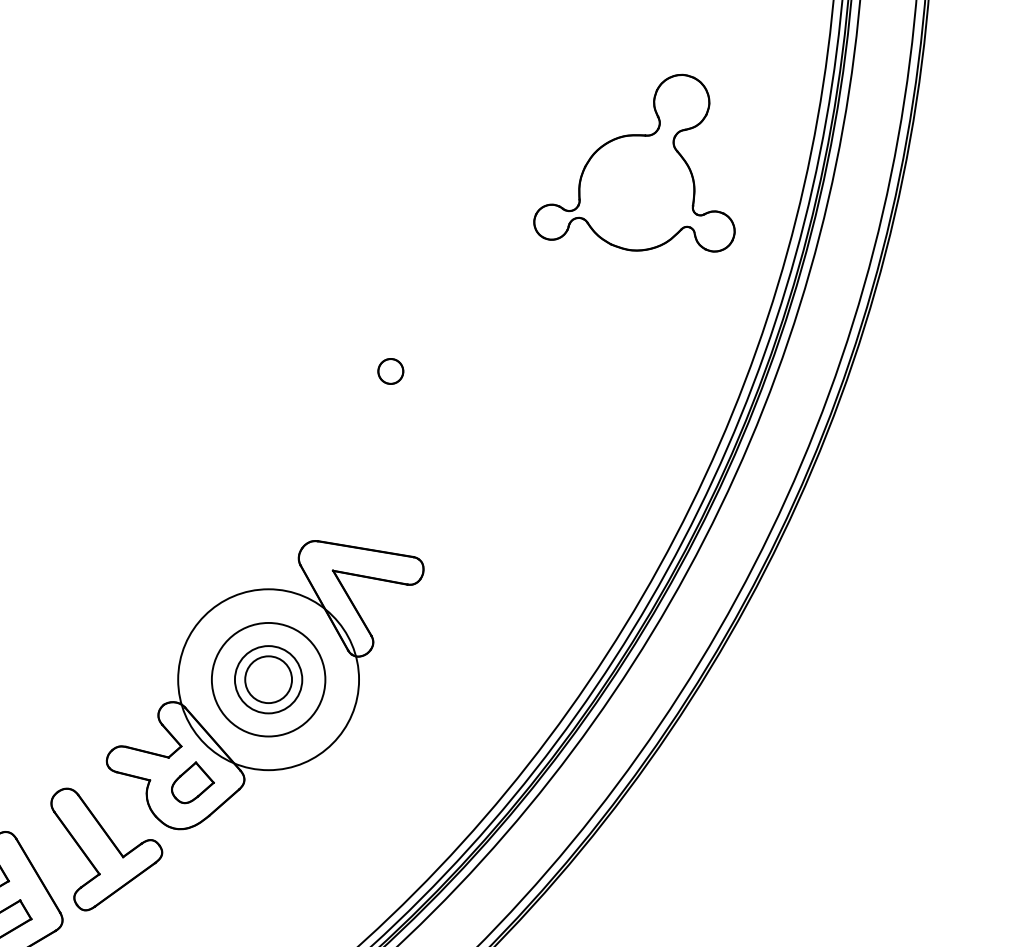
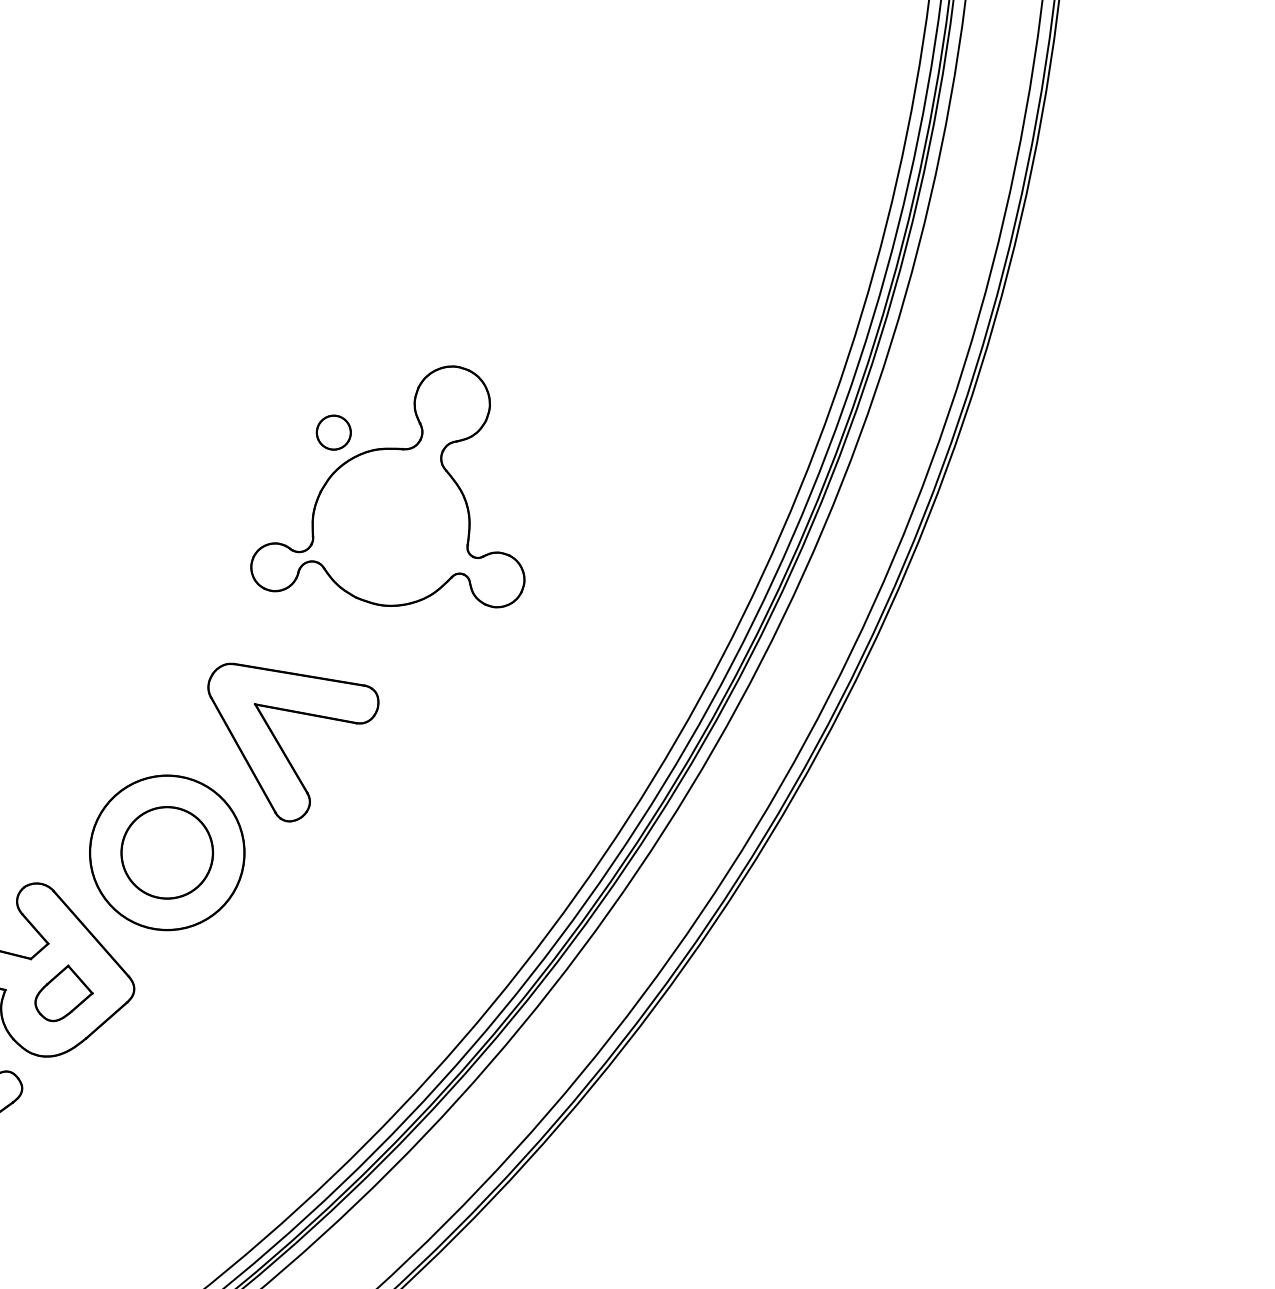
part: (634, 162) -> (387, 485), moved
circle: (268, 679) -> (167, 852), size x0.62
circle: (268, 679) -> (167, 852), size x1.43

